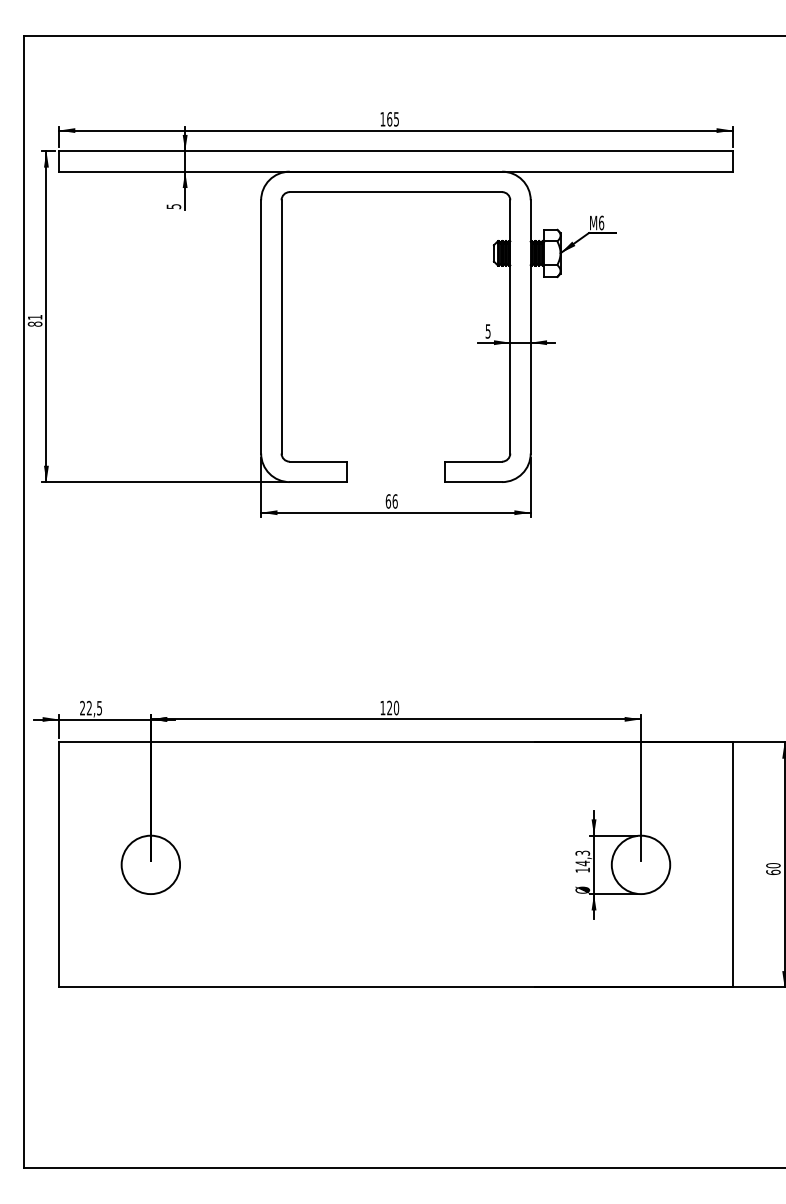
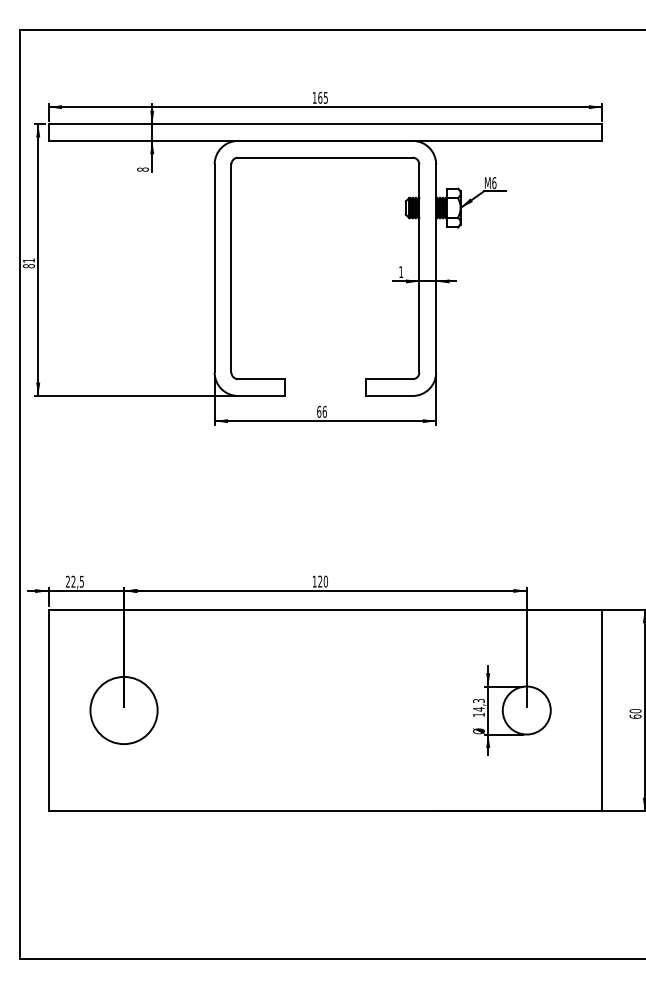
text: (173, 206) -> (142, 169), 5 -> 8
text: (488, 331) -> (401, 272), 5 -> 1
circle: (151, 864) -> (124, 710), size x1.4

